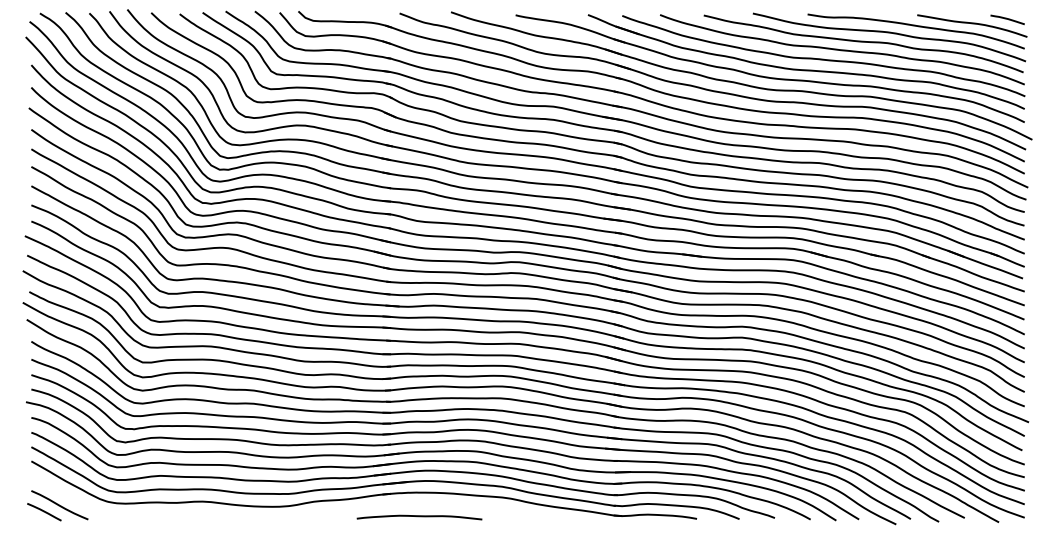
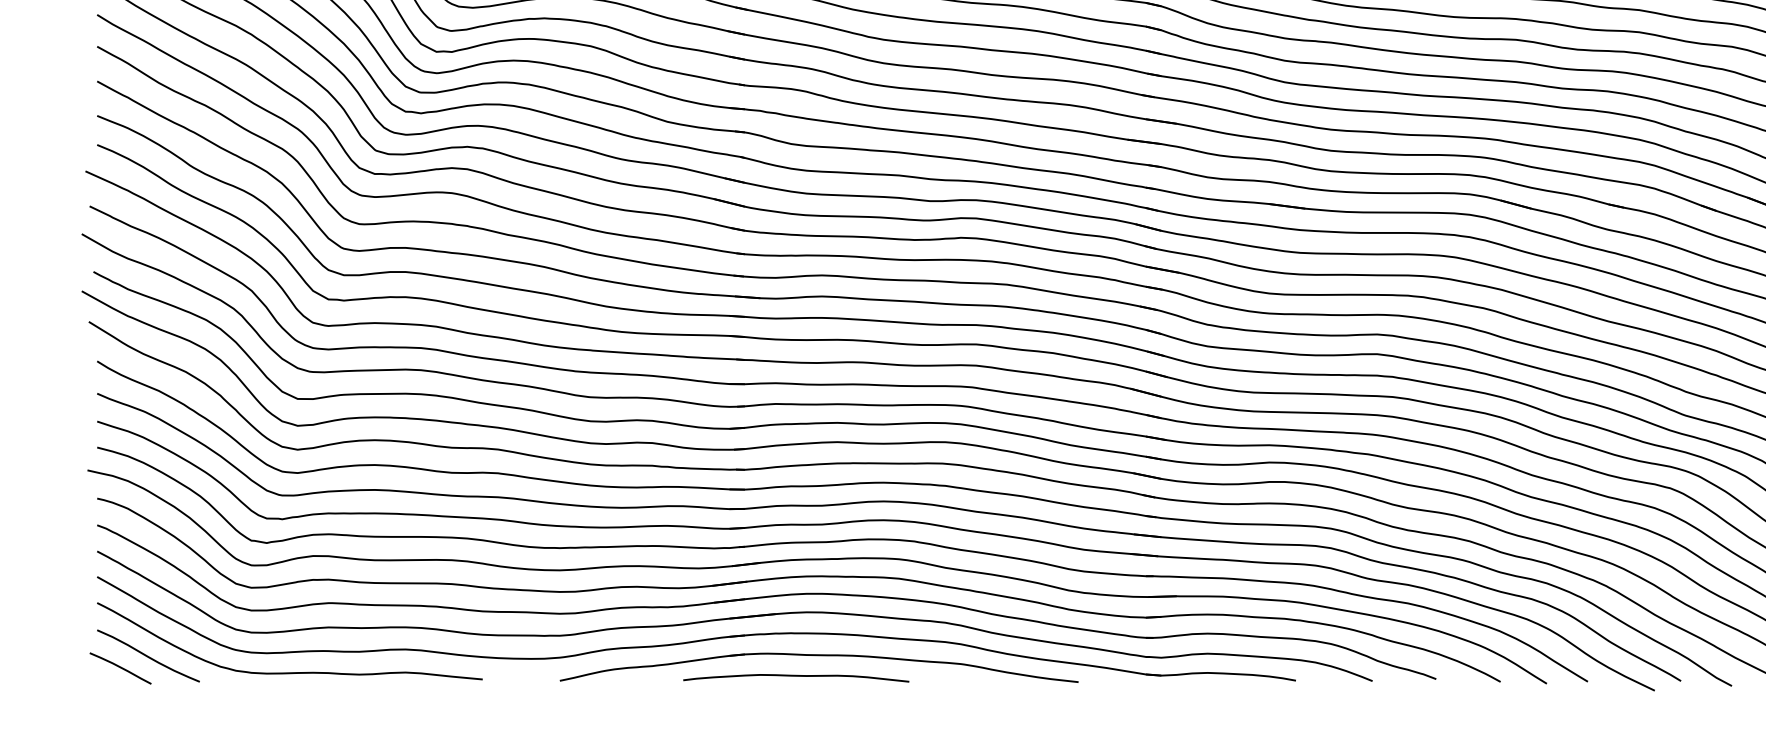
part: (432, 511) -> (819, 667), added
curve: (138, 513) -> (290, 670), added

